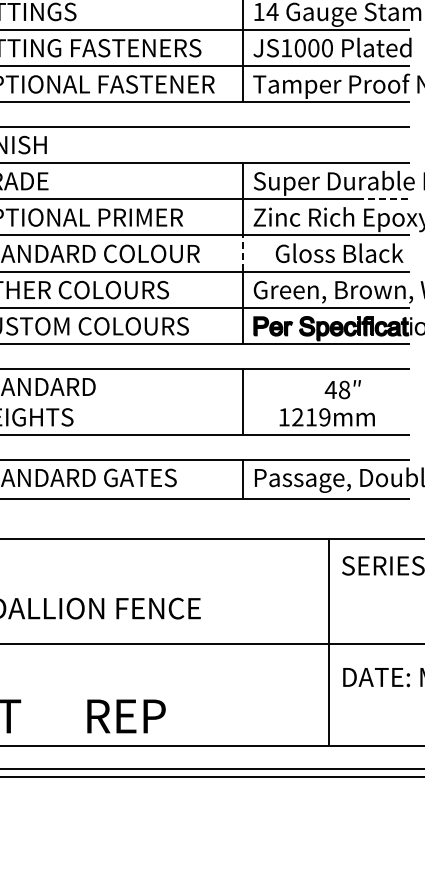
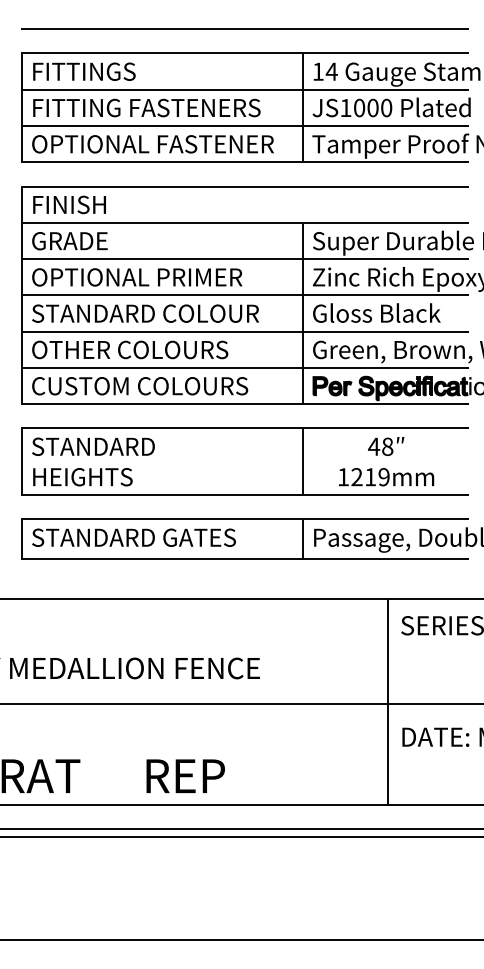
line: (383, 199) -> (442, 259), dashed -> solid
line: (243, 252) -> (302, 312), dashed -> solid
text: (339, 252) -> (376, 312), moved
text: (343, 389) -> (386, 446), moved

